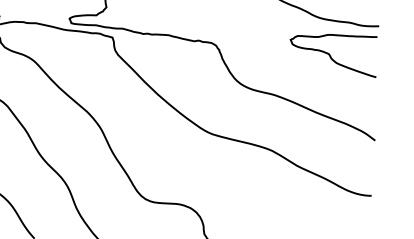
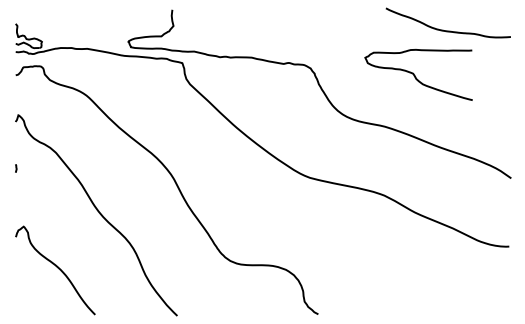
curve: (330, 55) -> (415, 75), moved

